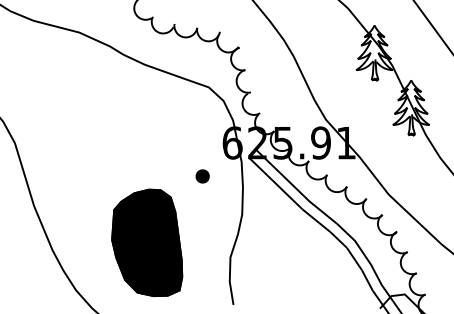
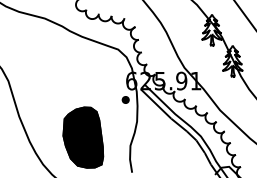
part: (202, 175) -> (125, 99), moved

